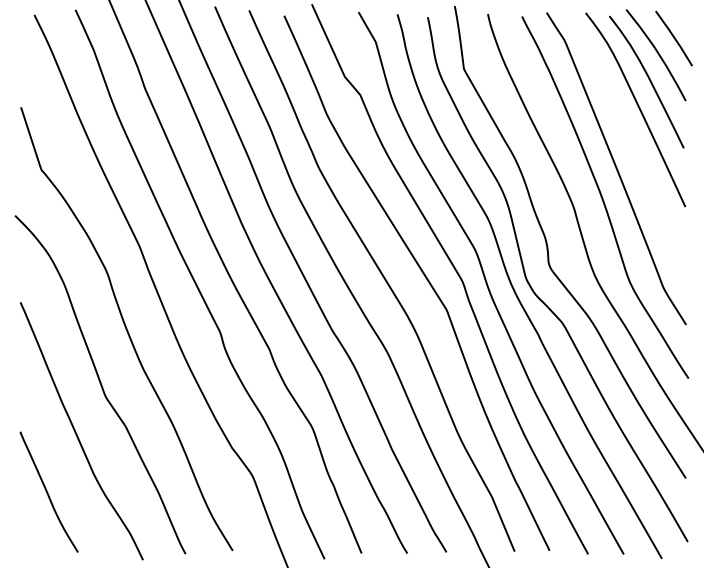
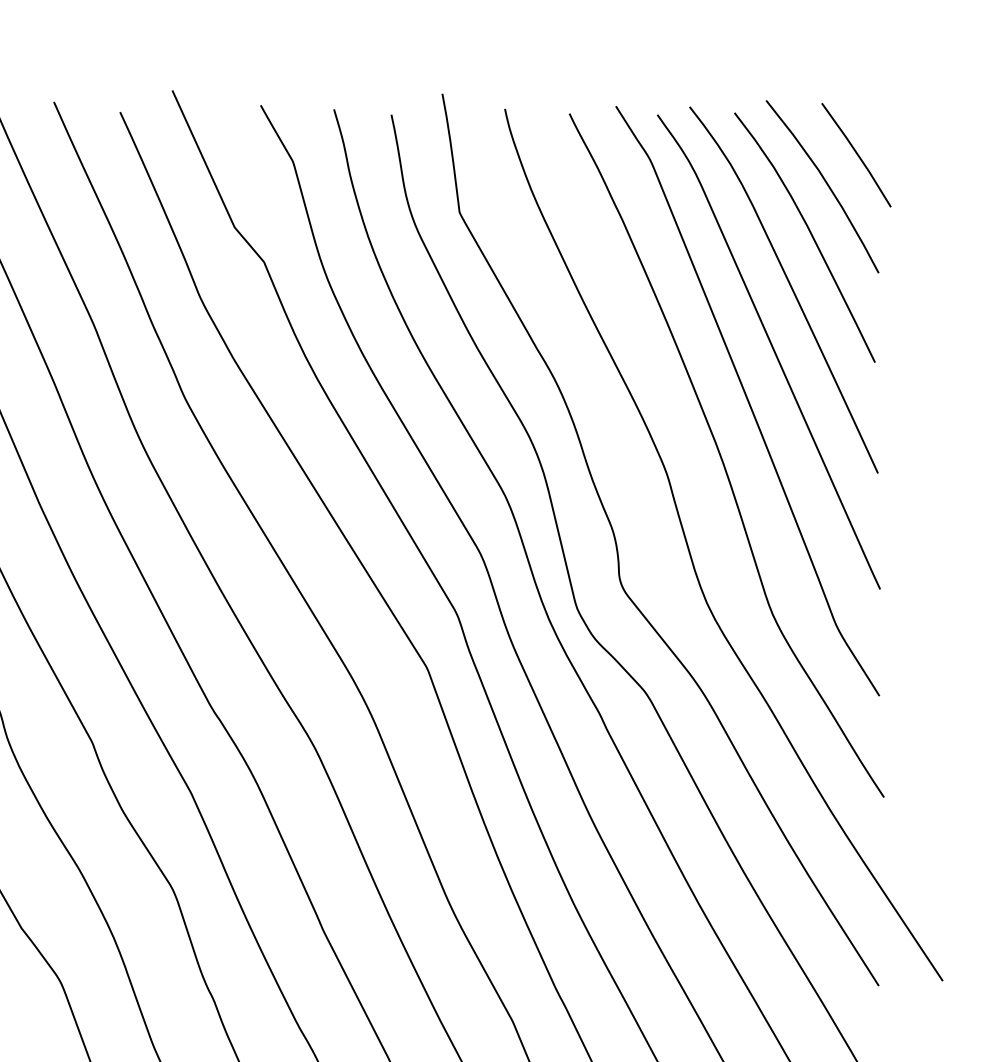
curve: (629, 142) -> (772, 351), added

